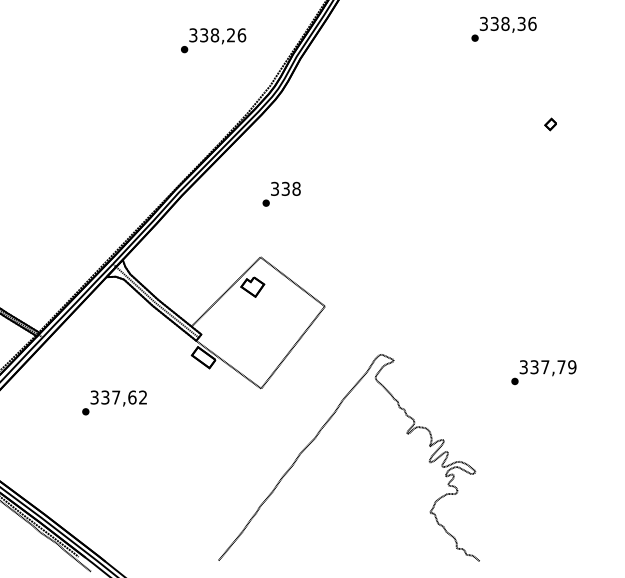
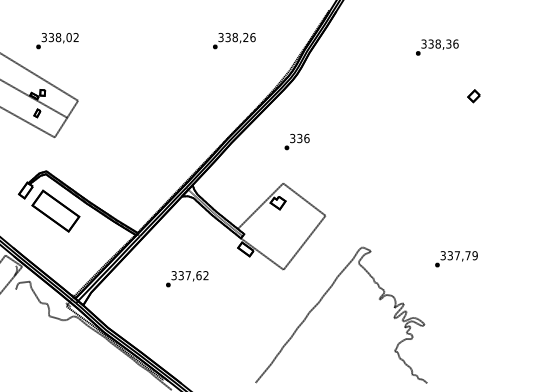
text: (504, 29) -> (437, 47), moved
text: (213, 41) -> (234, 41), moved
part: (550, 123) -> (473, 95), size x1.6
text: (295, 188) -> (306, 138), 338 -> 336
text: (543, 372) -> (456, 259), moved

